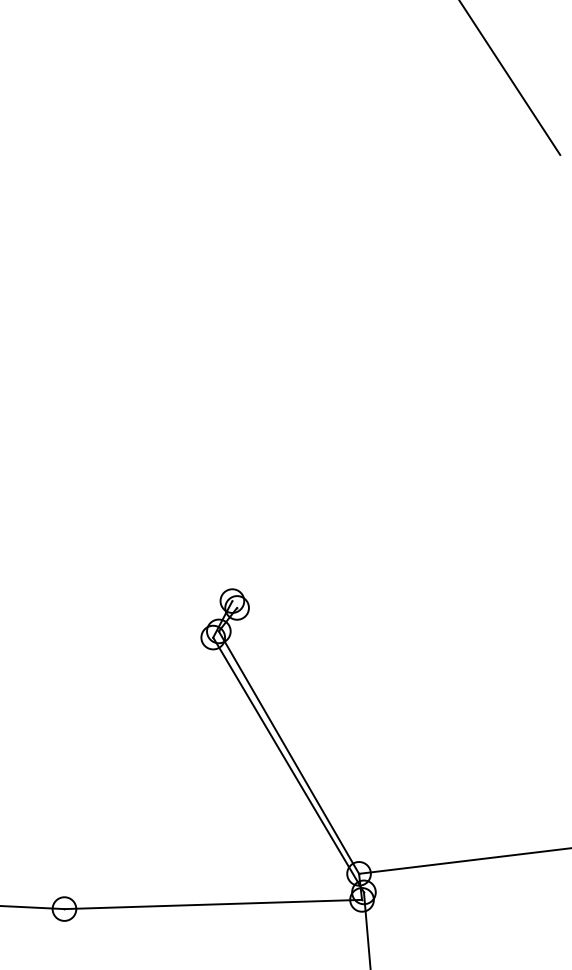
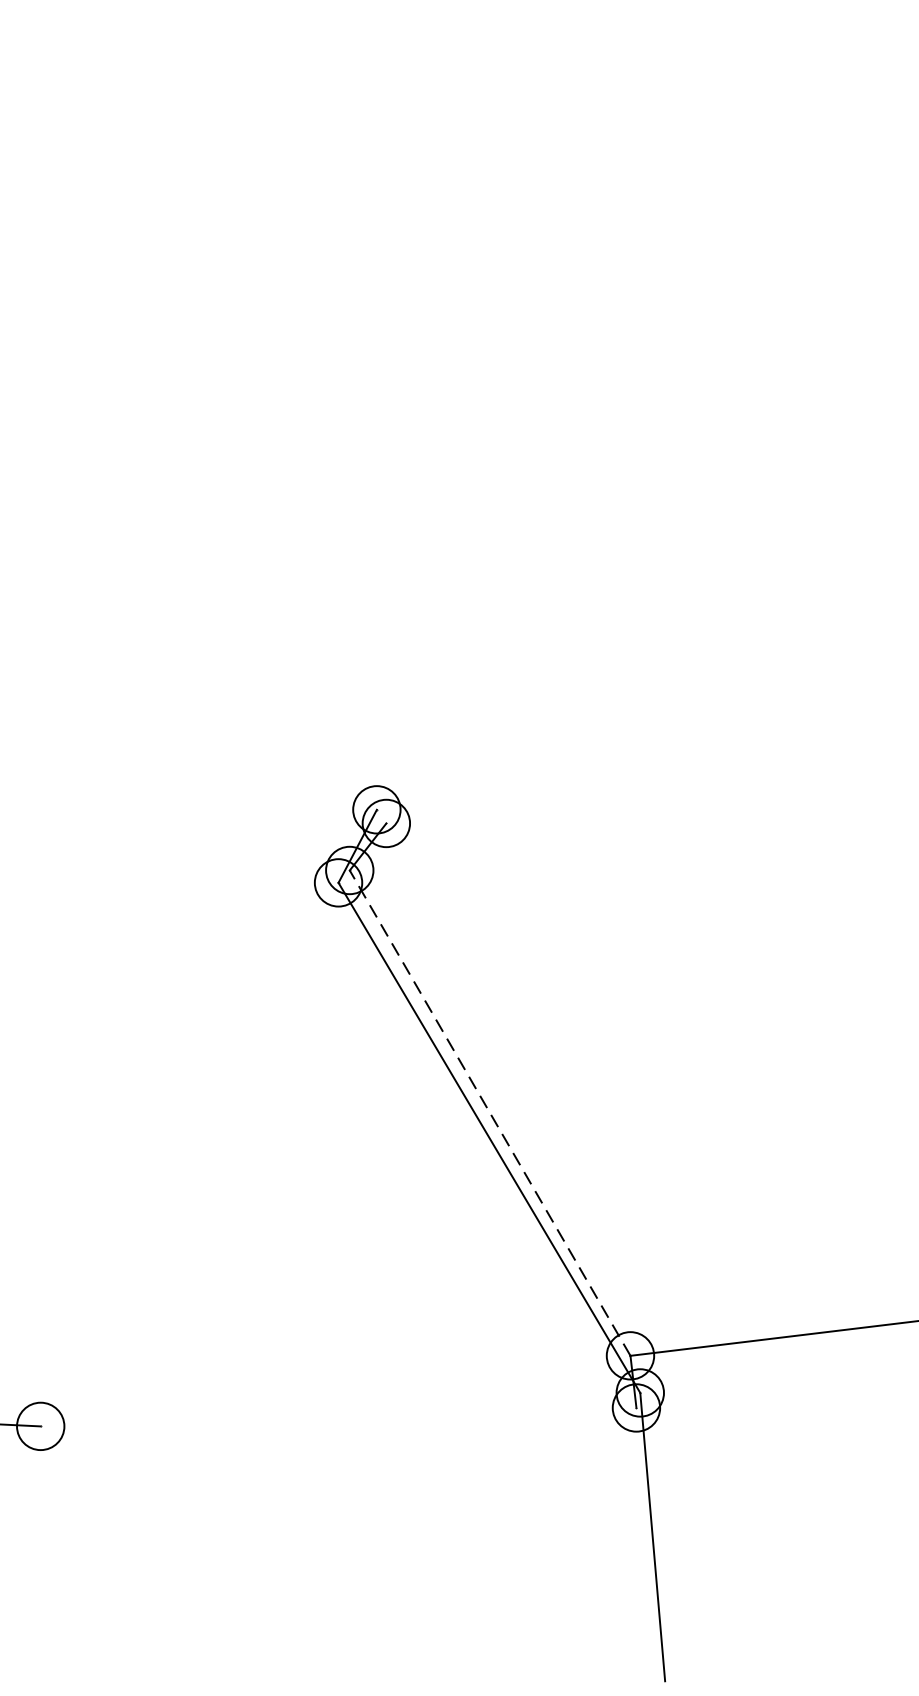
line: (288, 752) -> (489, 1112), solid -> dashed
line: (213, 904) -> (339, 1417), removed

